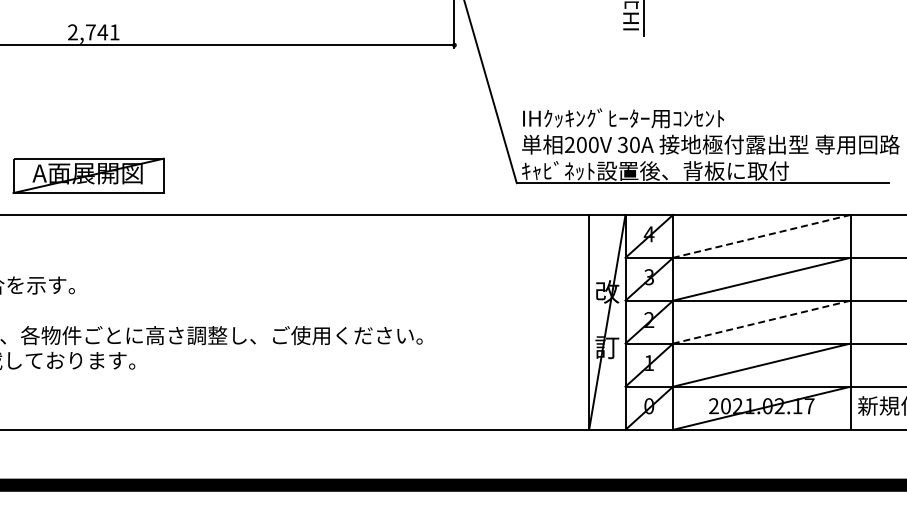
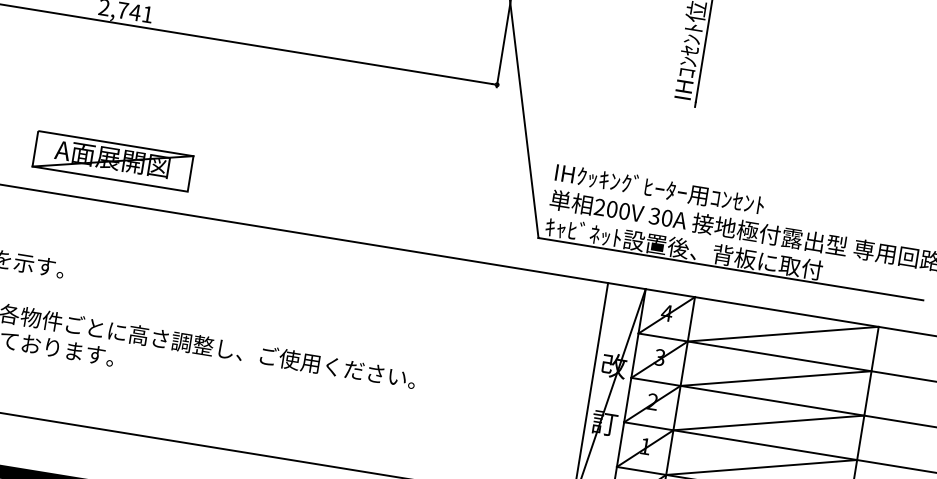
part: (88, 175) -> (113, 160), moved
line: (761, 236) -> (782, 334), dashed -> solid
line: (761, 322) -> (768, 423), dashed -> solid

